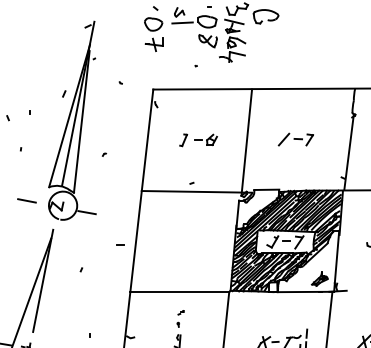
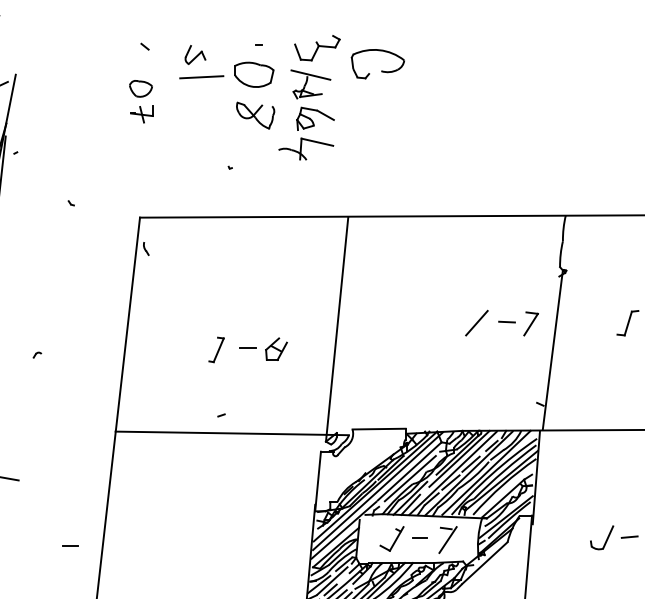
part: (153, 34) -> (140, 101), size x0.6
part: (295, 139) -> (501, 322), moved
part: (198, 140) -> (247, 350), moved

